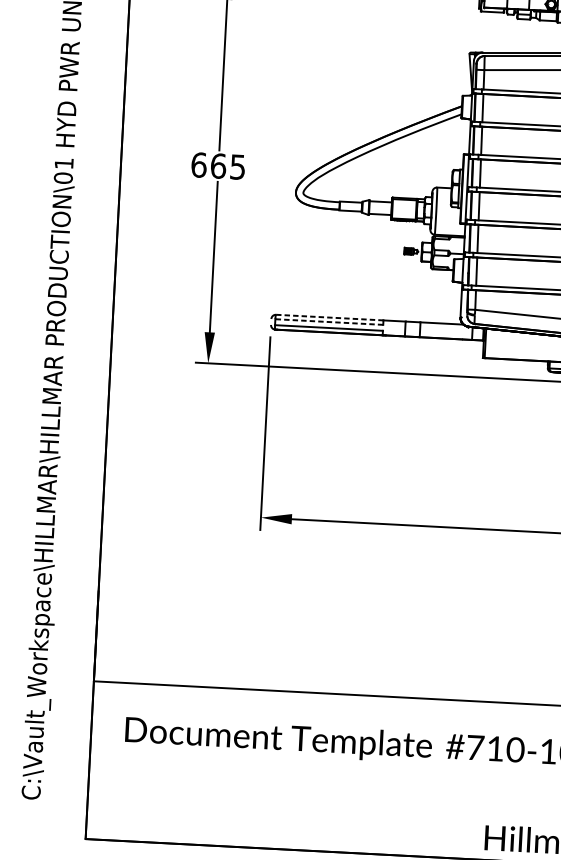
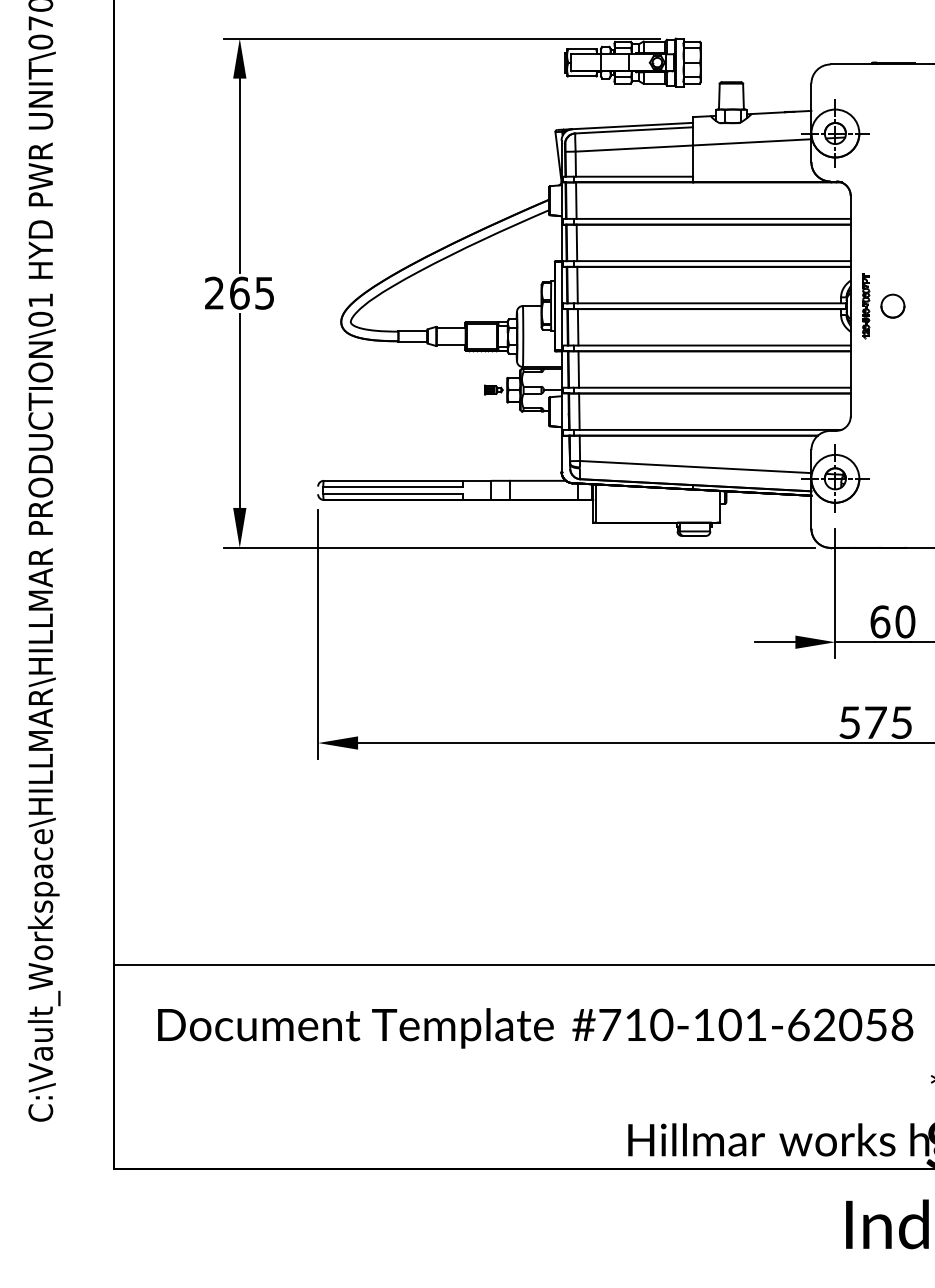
text: (199, 164) -> (214, 292), 665 -> 265
line: (329, 317) -> (393, 480), dashed -> solid
line: (328, 321) -> (392, 486), dashed -> solid

